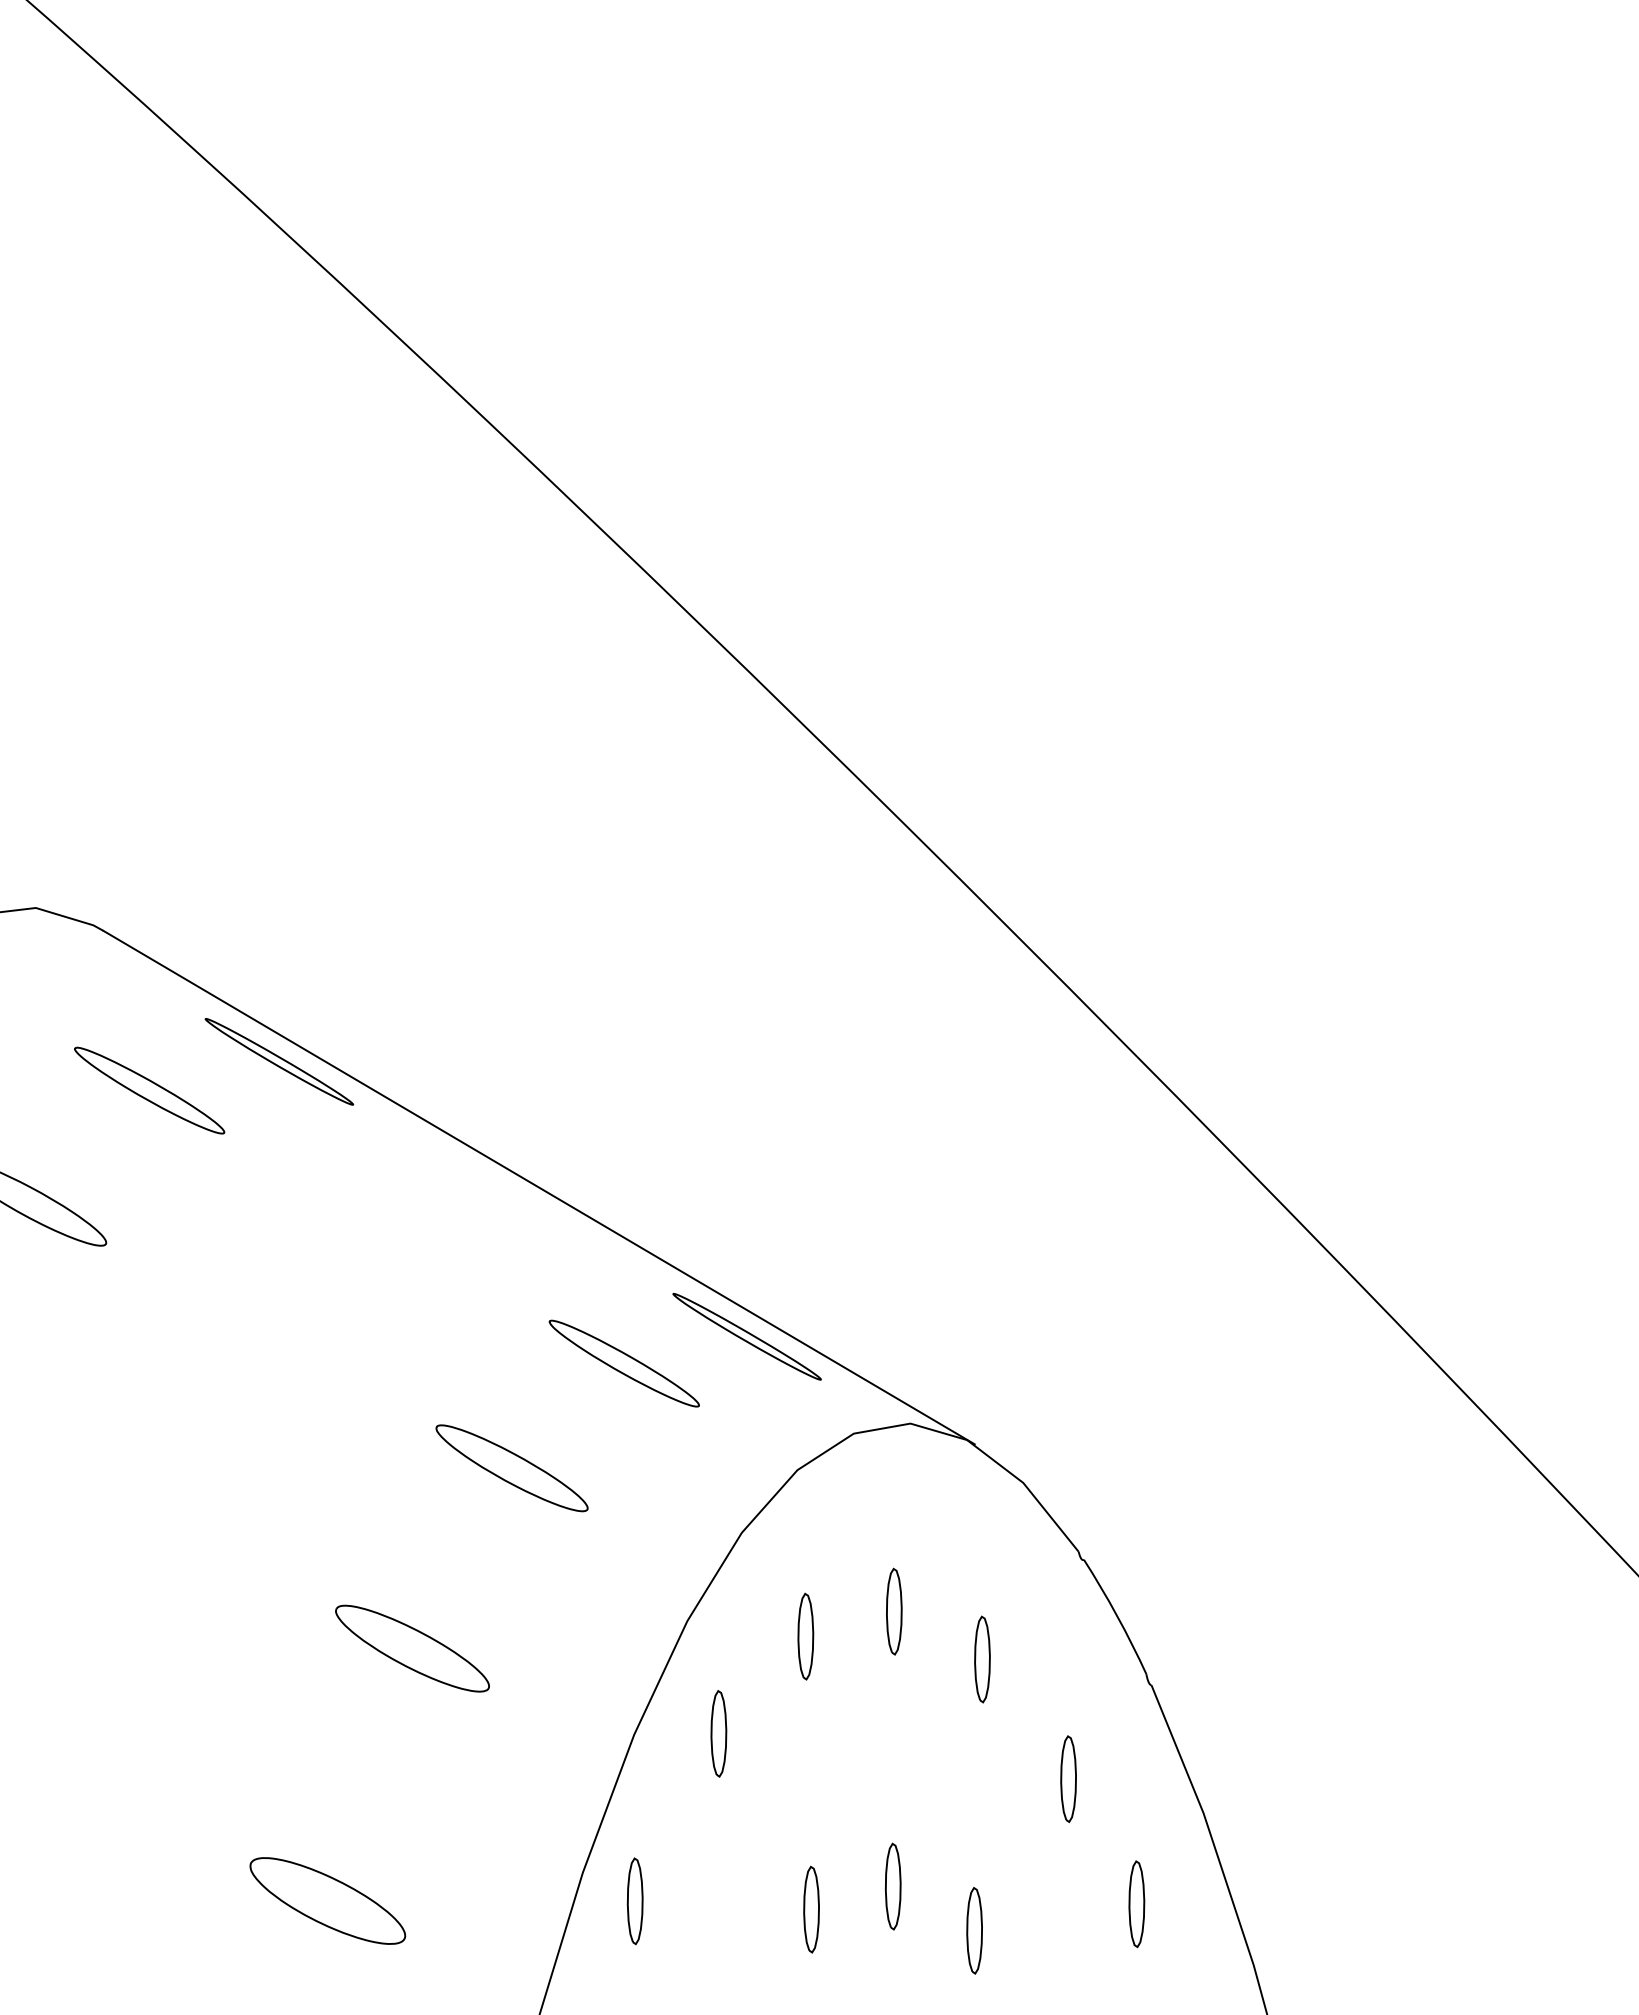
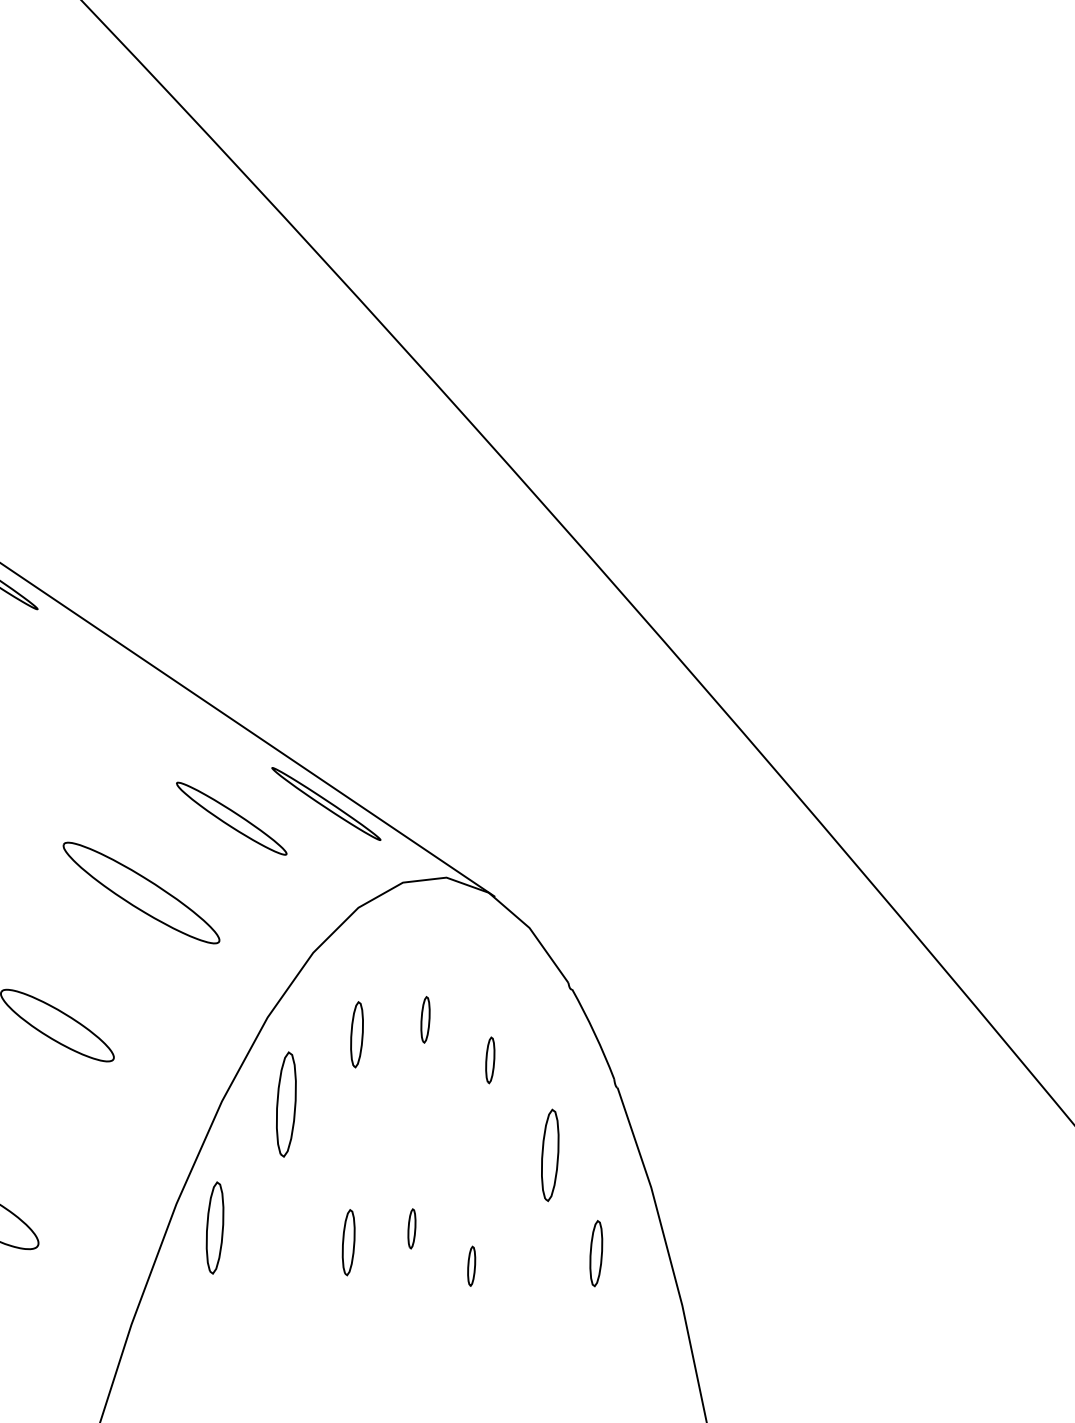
part: (511, 1468) -> (141, 893), size x1.4
part: (894, 1611) -> (425, 1019), size x0.7
part: (982, 1659) -> (490, 1060), size x0.7
part: (718, 1733) -> (286, 1104), size x1.6
part: (1068, 1778) -> (550, 1154), size x1.4
part: (893, 1886) -> (412, 1228), size x0.6
part: (634, 1901) -> (214, 1228), size x1.4
part: (974, 1930) -> (471, 1266), size x0.6

